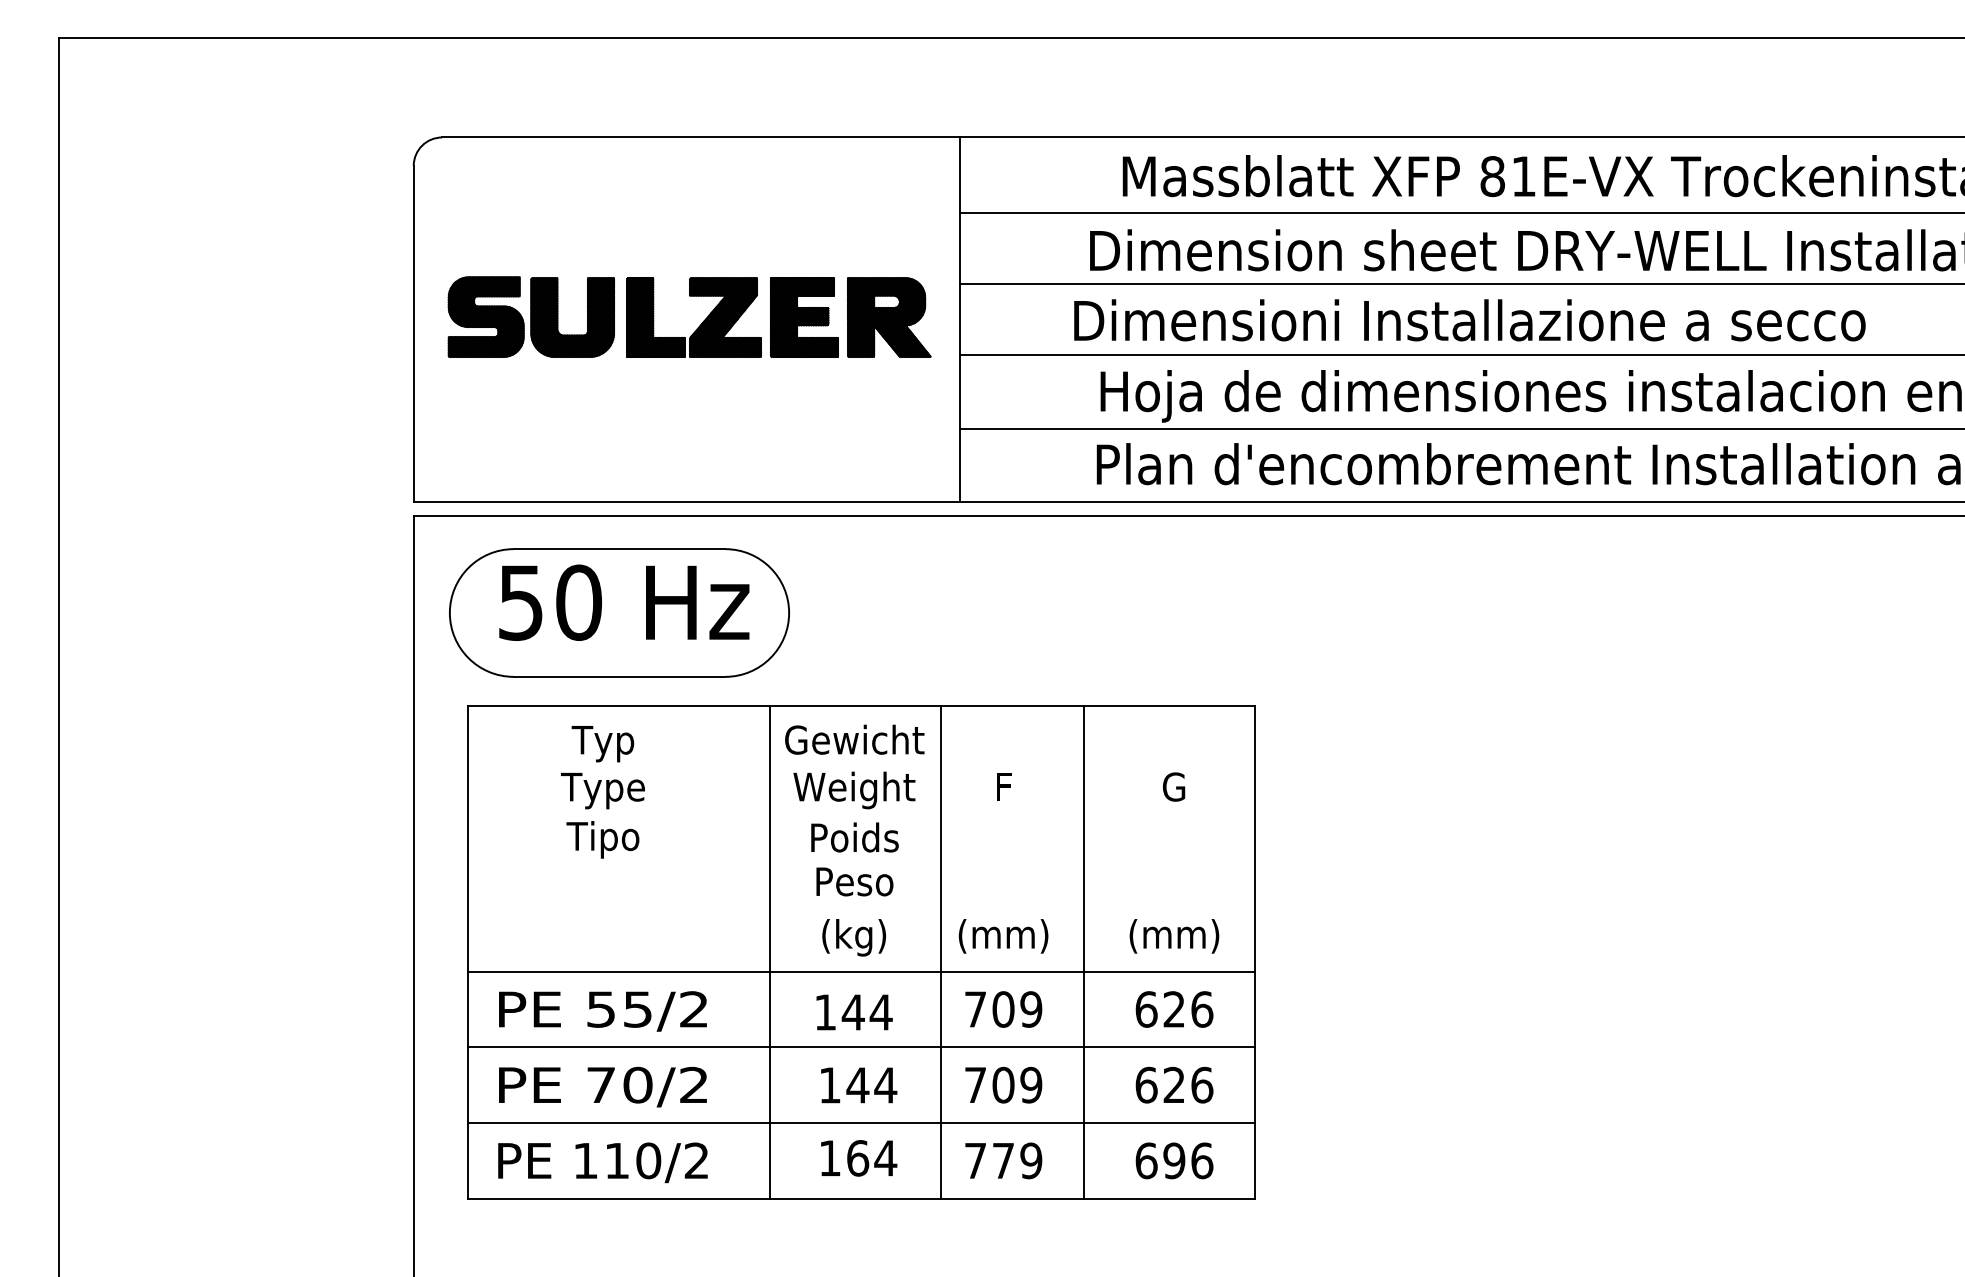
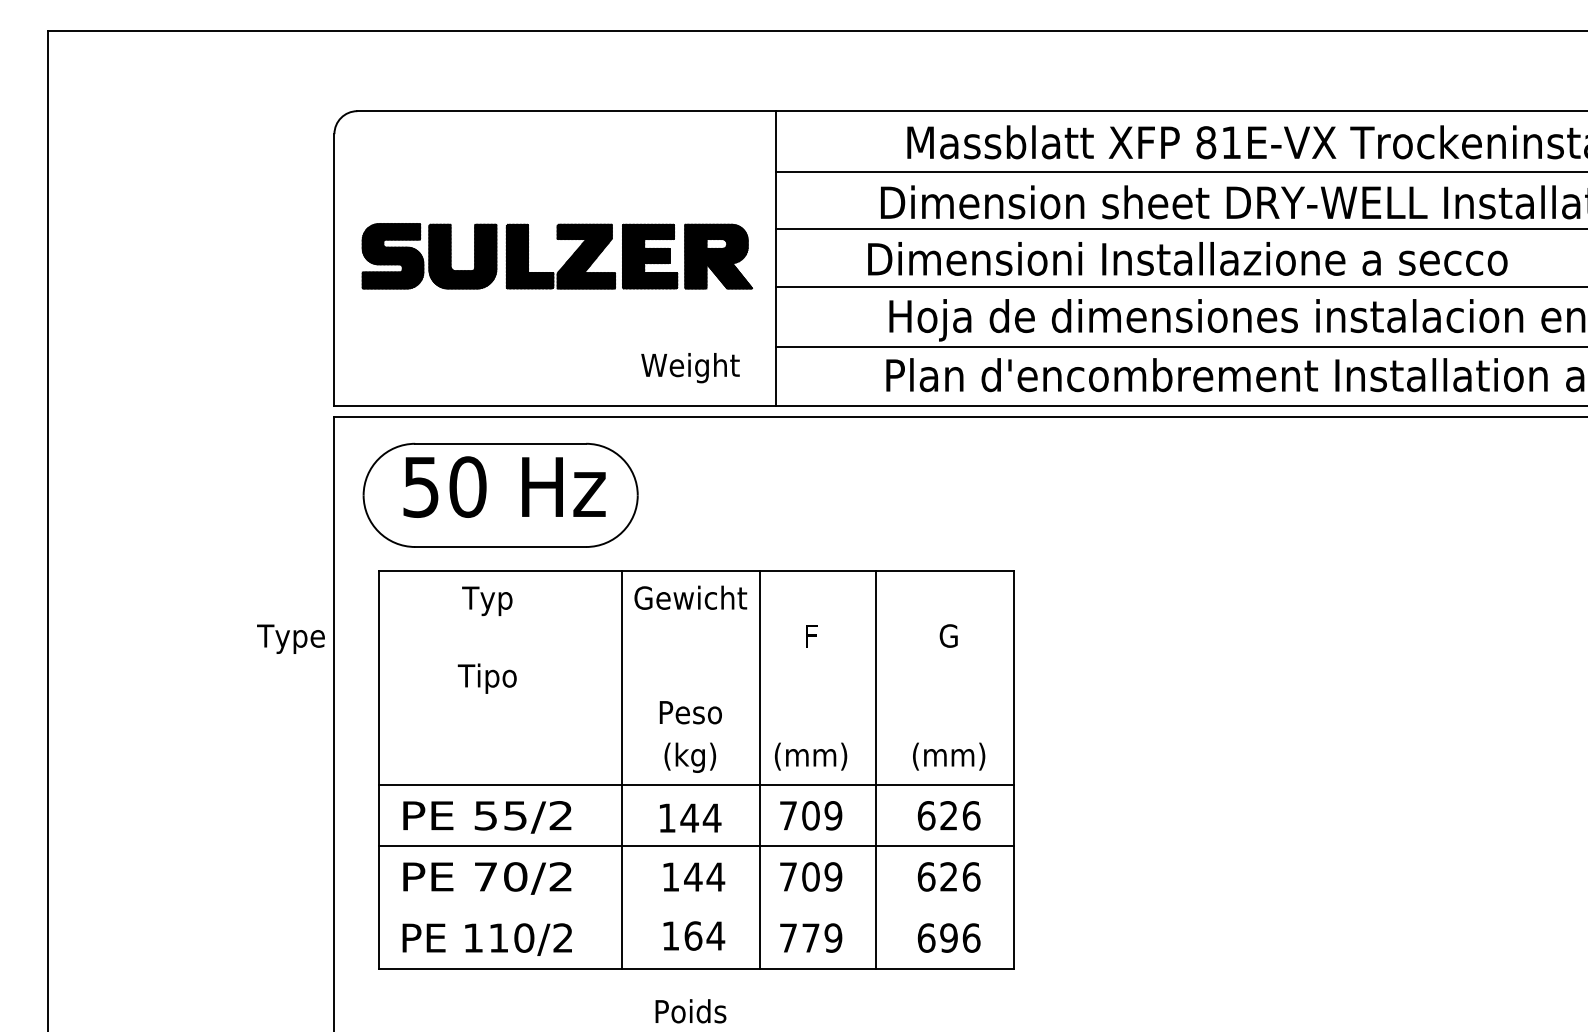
text: (602, 790) -> (290, 638), moved
text: (854, 790) -> (690, 368), moved
text: (854, 837) -> (690, 1011), moved
line: (861, 1122) -> (696, 907), removed

